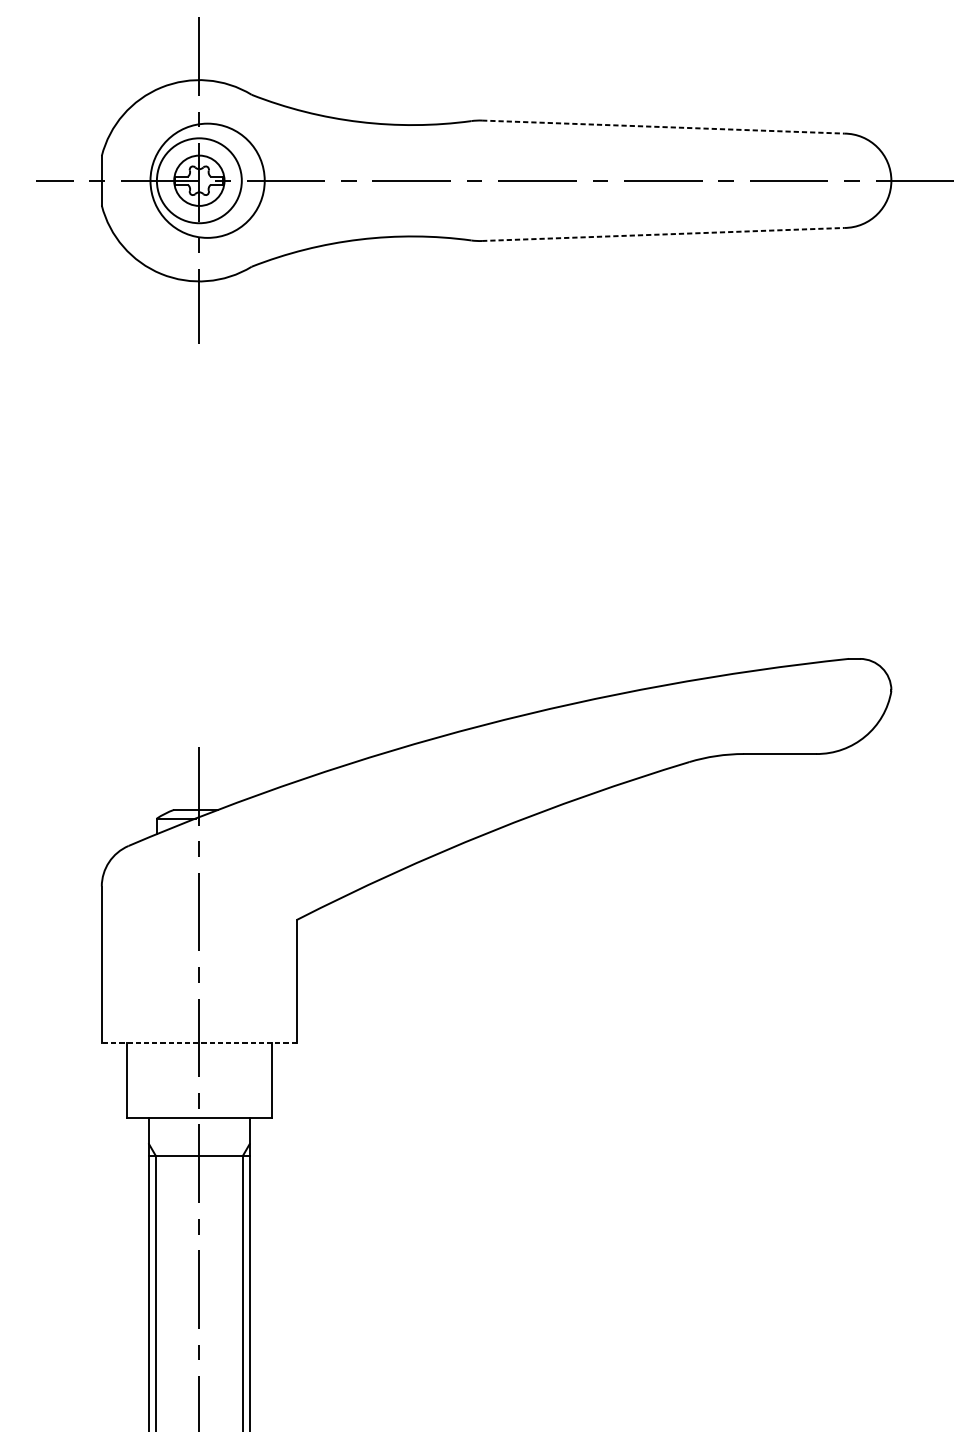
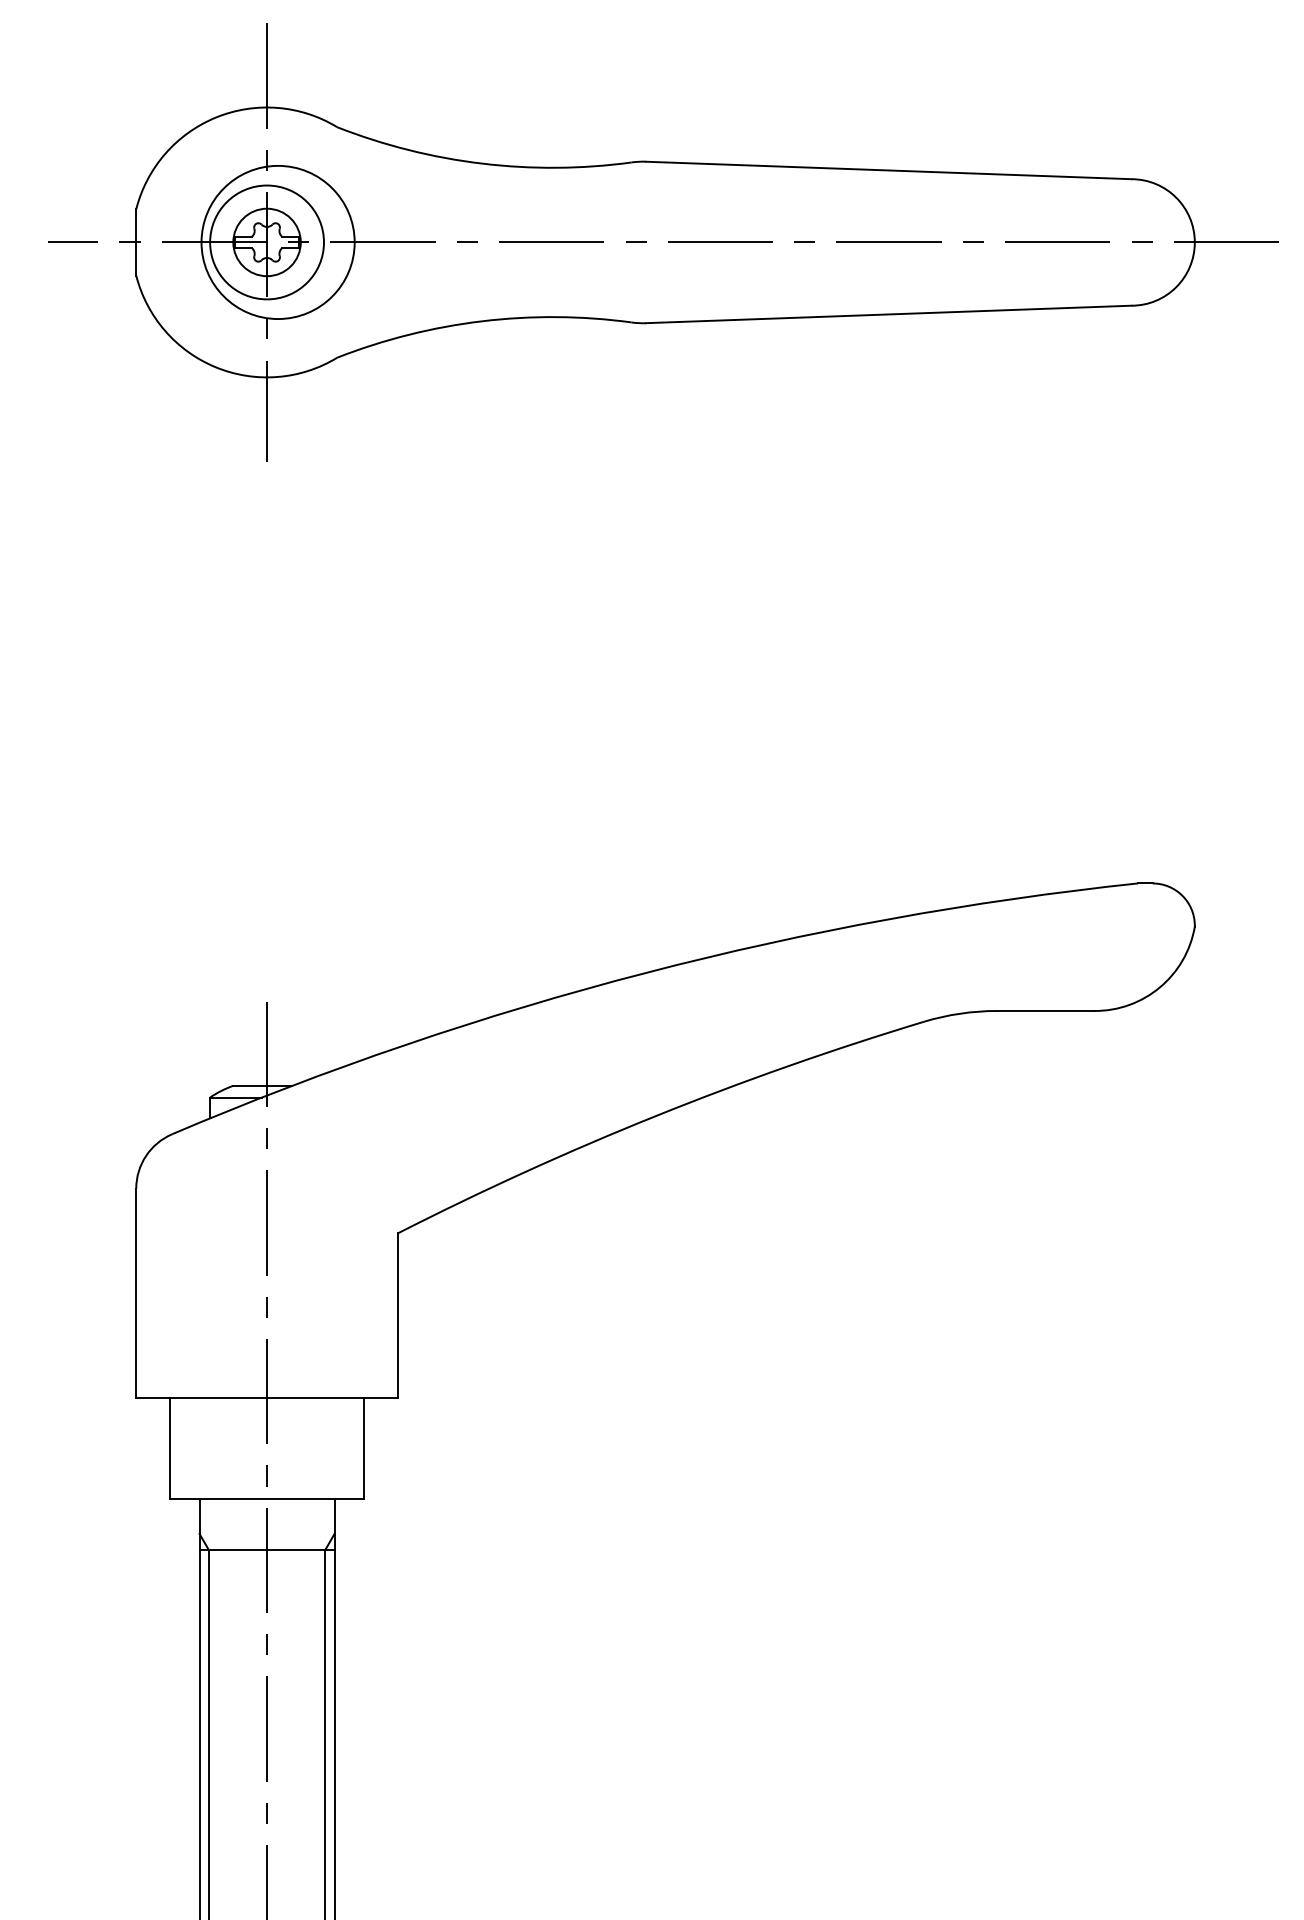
line: (662, 127) -> (888, 170), dashed -> solid
line: (662, 234) -> (888, 314), dashed -> solid
line: (198, 1042) -> (266, 1397), dashed -> solid

